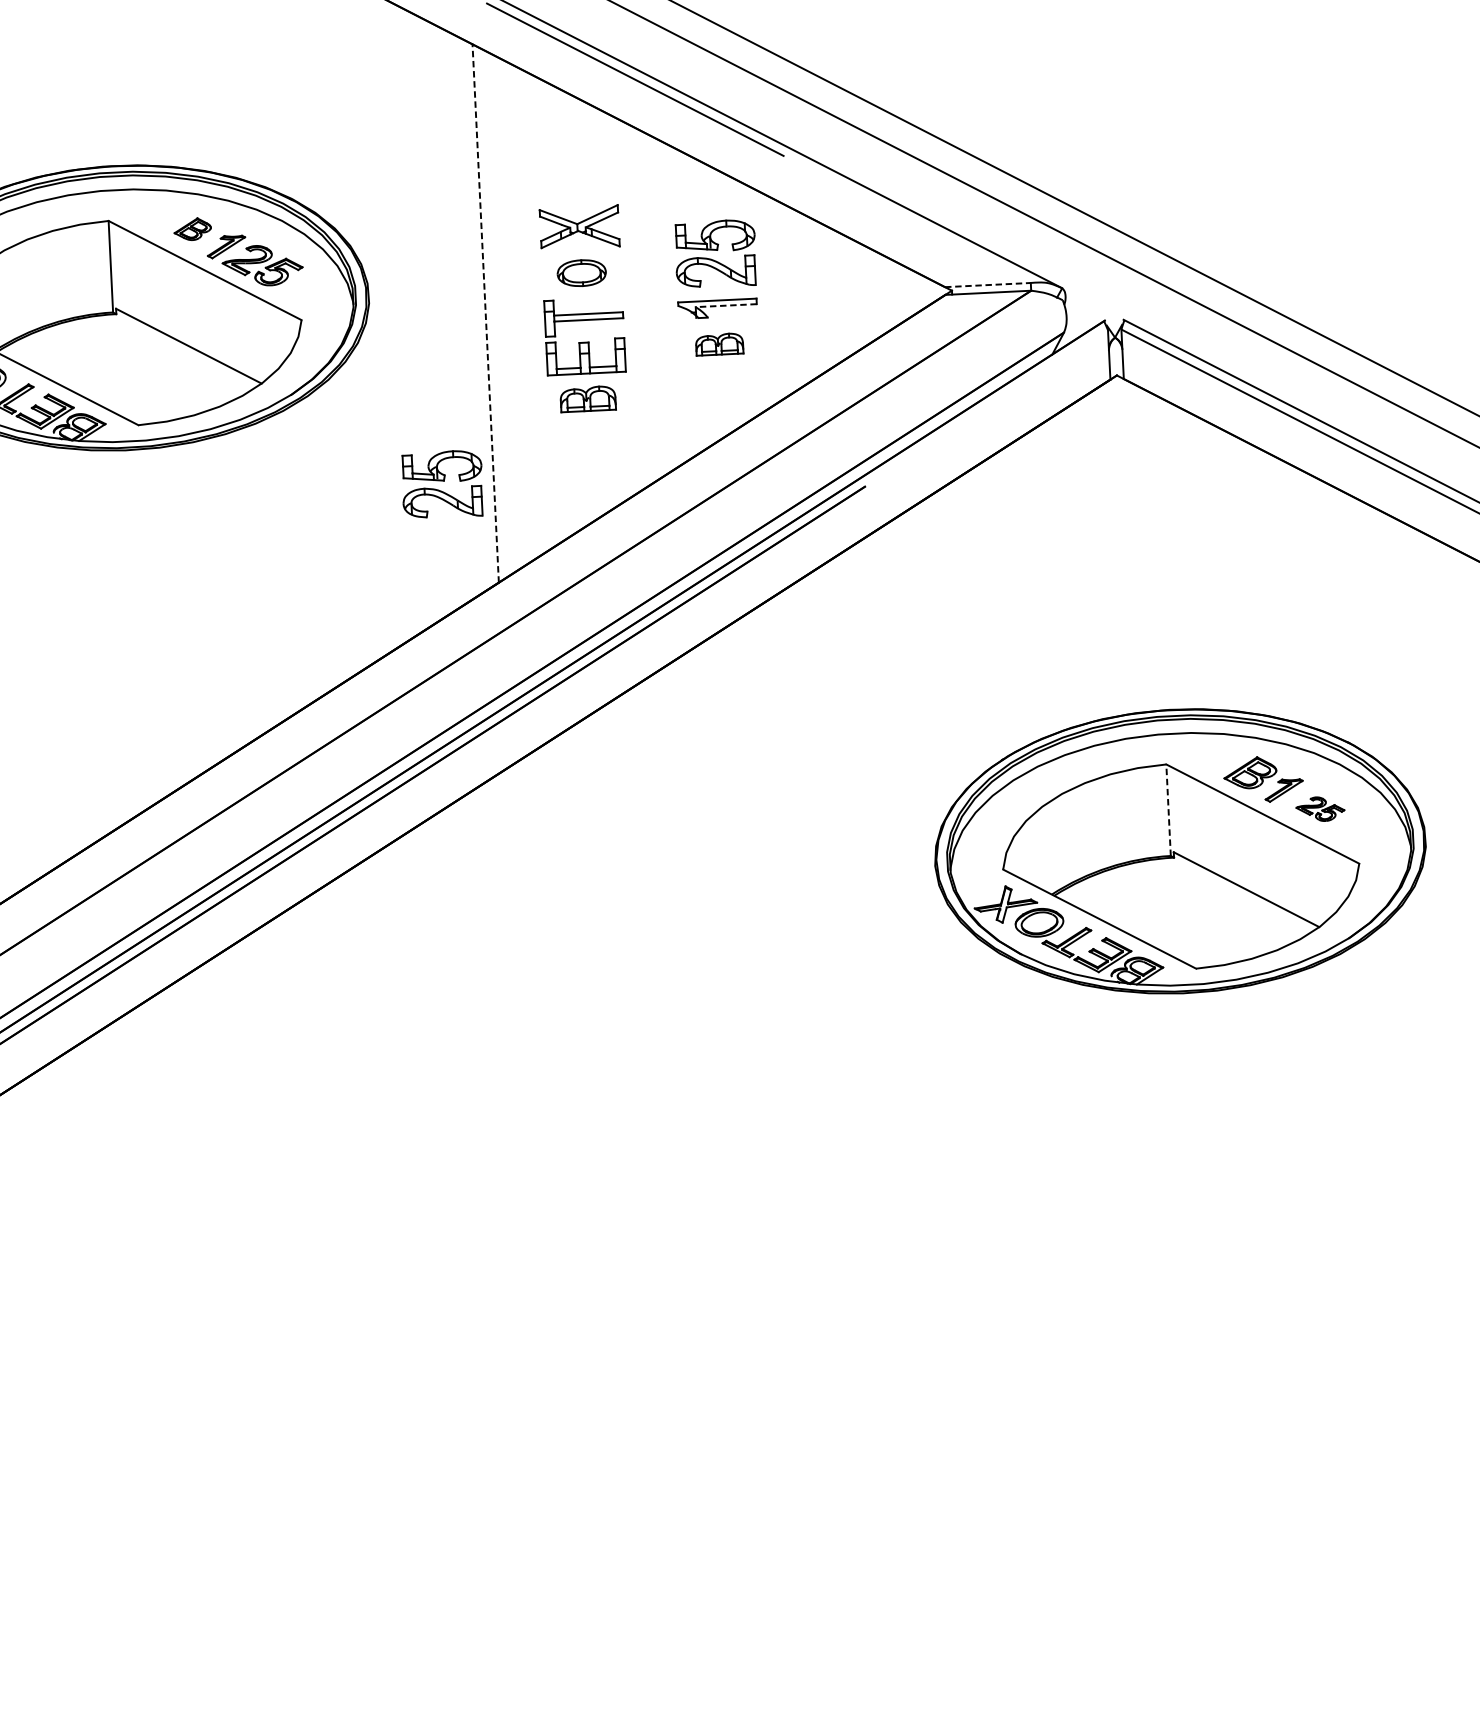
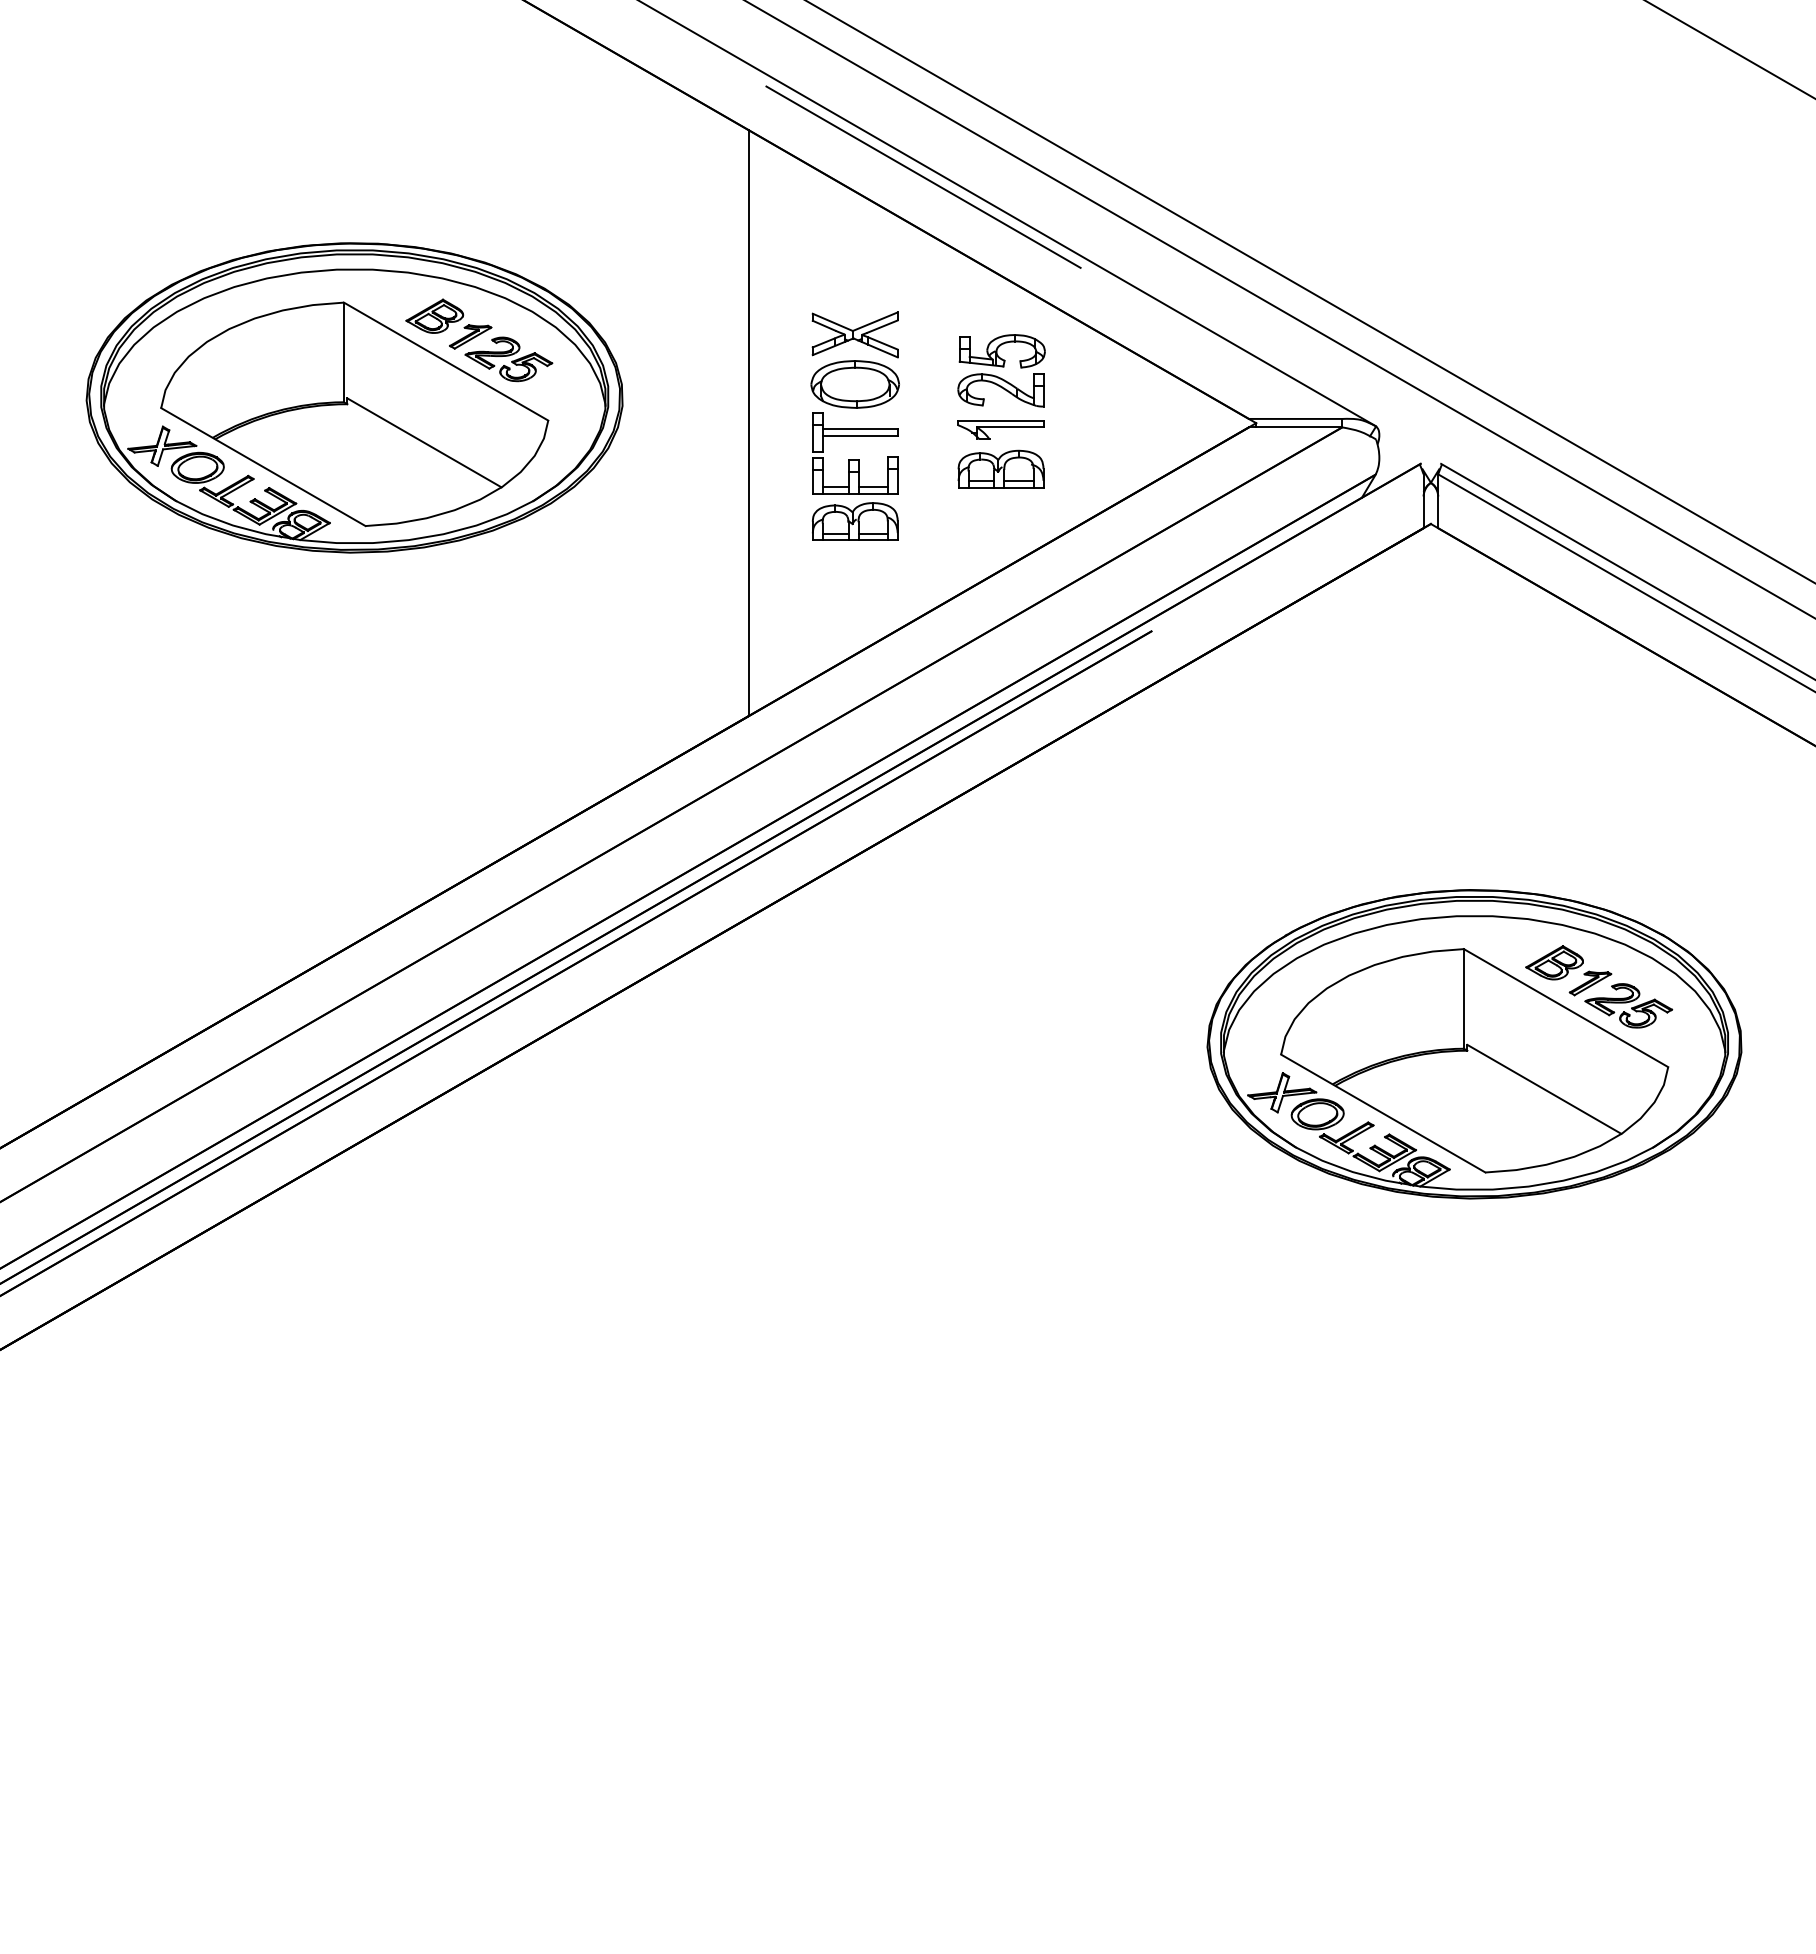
part: (192, 228) -> (434, 315), size x1.43
part: (581, 273) -> (854, 384), size x1.67
line: (987, 284) -> (1295, 418), dashed -> solid
line: (725, 305) -> (1009, 427), dashed -> solid
line: (485, 312) -> (748, 422), dashed -> solid
part: (719, 343) -> (1000, 468), size x1.67
part: (588, 399) -> (855, 521), size x1.43
part: (442, 484) -> (692, 606), removed
part: (1320, 808) -> (1628, 1005), size x1.67
line: (1168, 809) -> (1463, 998), dashed -> solid

